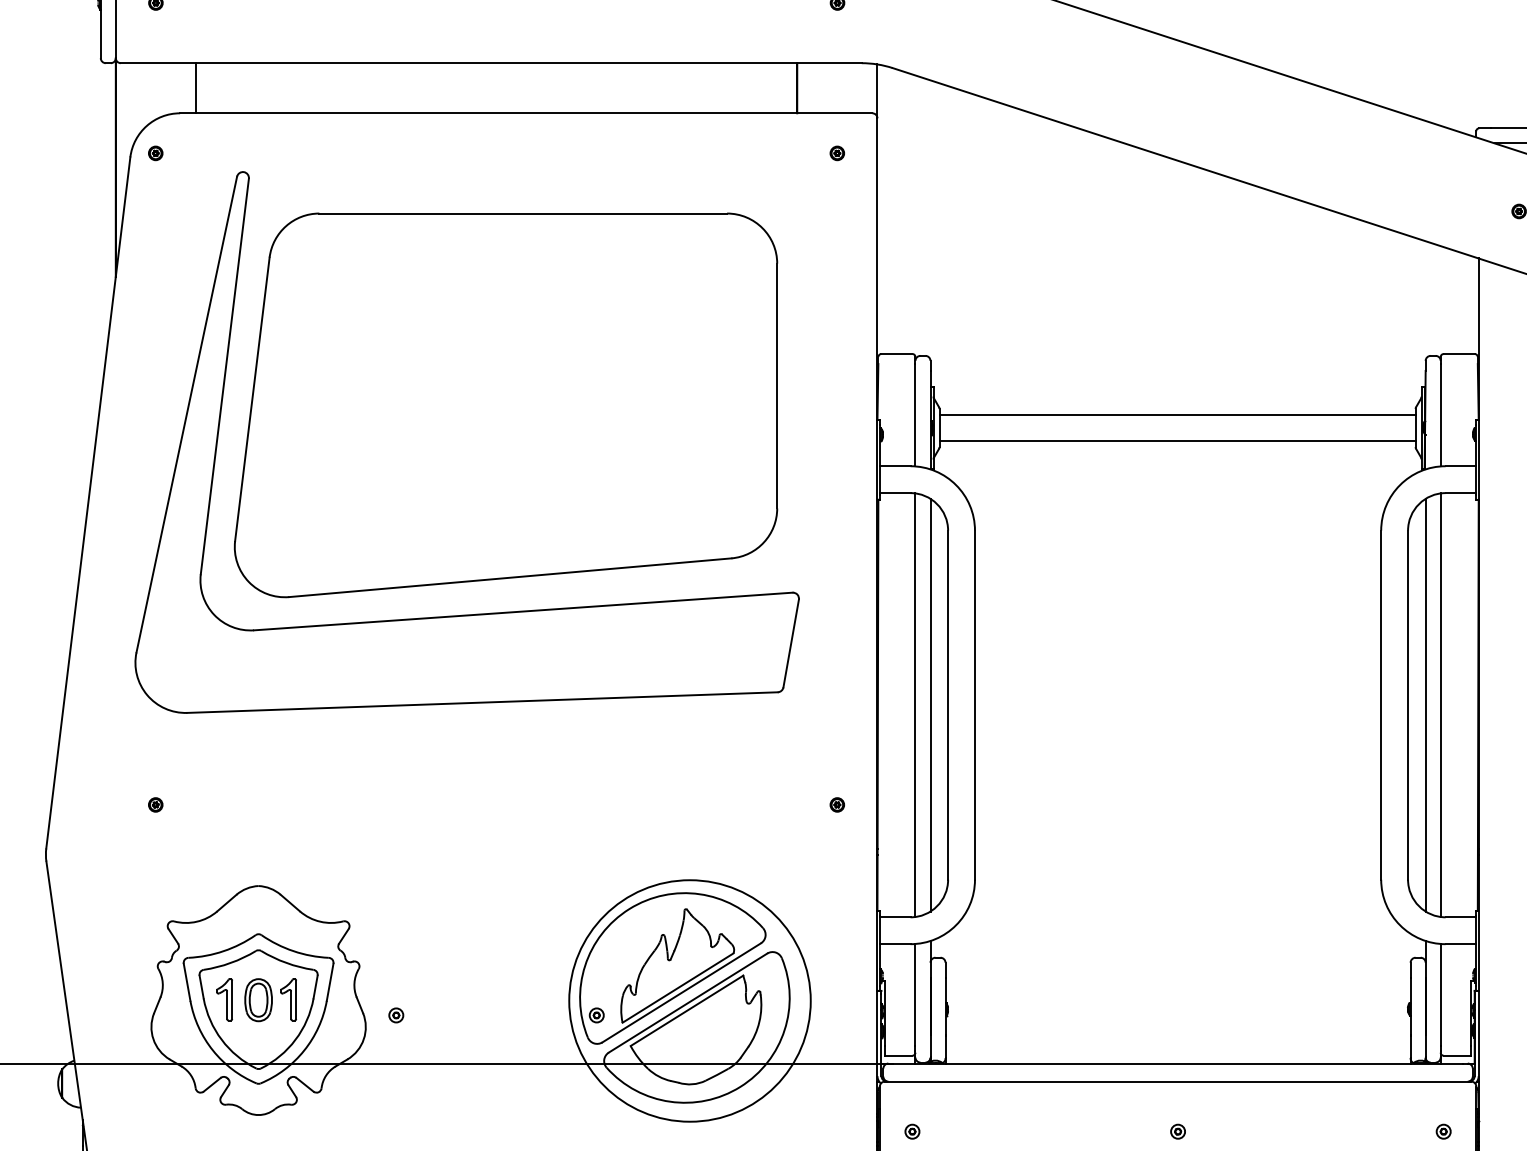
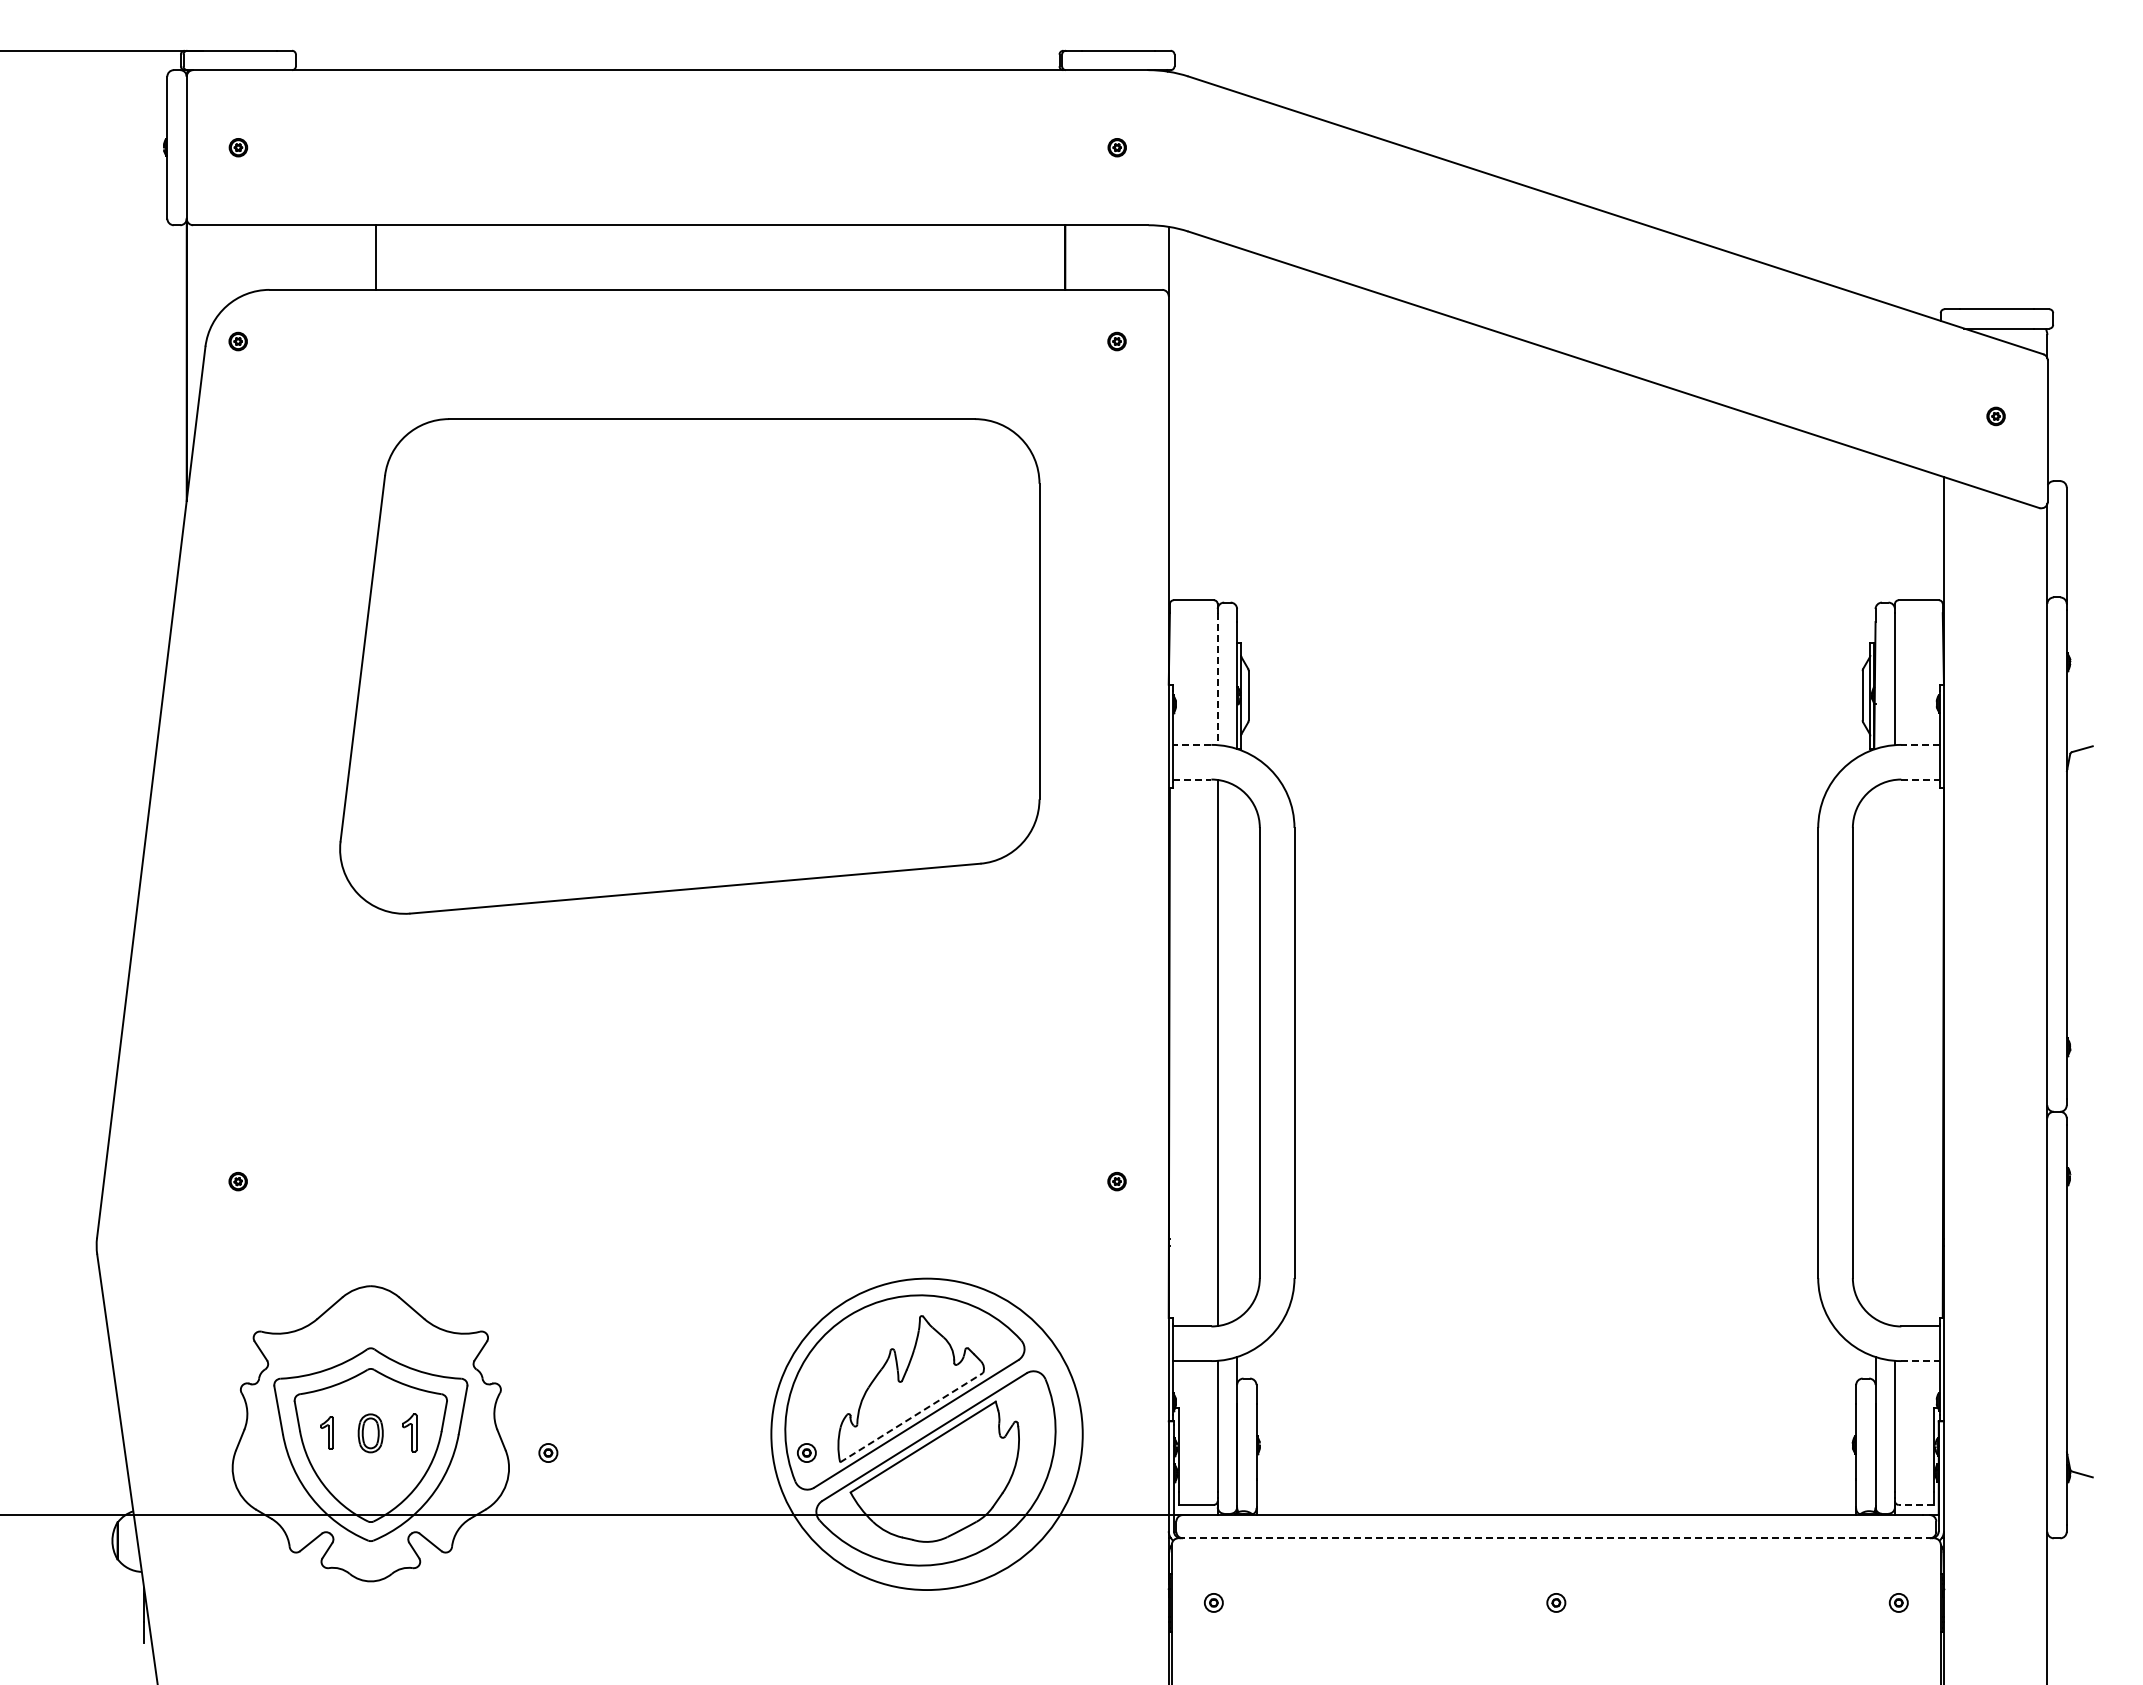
line: (196, 88) -> (376, 257), moved
line: (1177, 414) -> (1555, 678), removed
line: (915, 415) -> (1217, 679), solid -> dashed
line: (1177, 441) -> (1555, 712), removed
line: (895, 465) -> (1191, 744), solid -> dashed
line: (1460, 465) -> (1920, 744), solid -> dashed
line: (895, 493) -> (1192, 779), solid -> dashed
line: (1461, 493) -> (1921, 779), solid -> dashed
part: (483, 613) -> (660, 934), removed
line: (930, 704) -> (1237, 1052), removed
line: (1425, 704) -> (1875, 1052), removed
line: (1440, 704) -> (1894, 1052), removed
line: (1461, 944) -> (1921, 1361), solid -> dashed
line: (678, 987) -> (912, 1417), solid -> dashed
part: (224, 999) -> (326, 1432), size x0.6
part: (288, 999) -> (409, 1432), size x0.7
part: (258, 1000) -> (370, 1433), size x0.7
line: (1456, 1055) -> (1915, 1504), solid -> dashed
line: (1178, 1081) -> (1556, 1538), solid -> dashed

